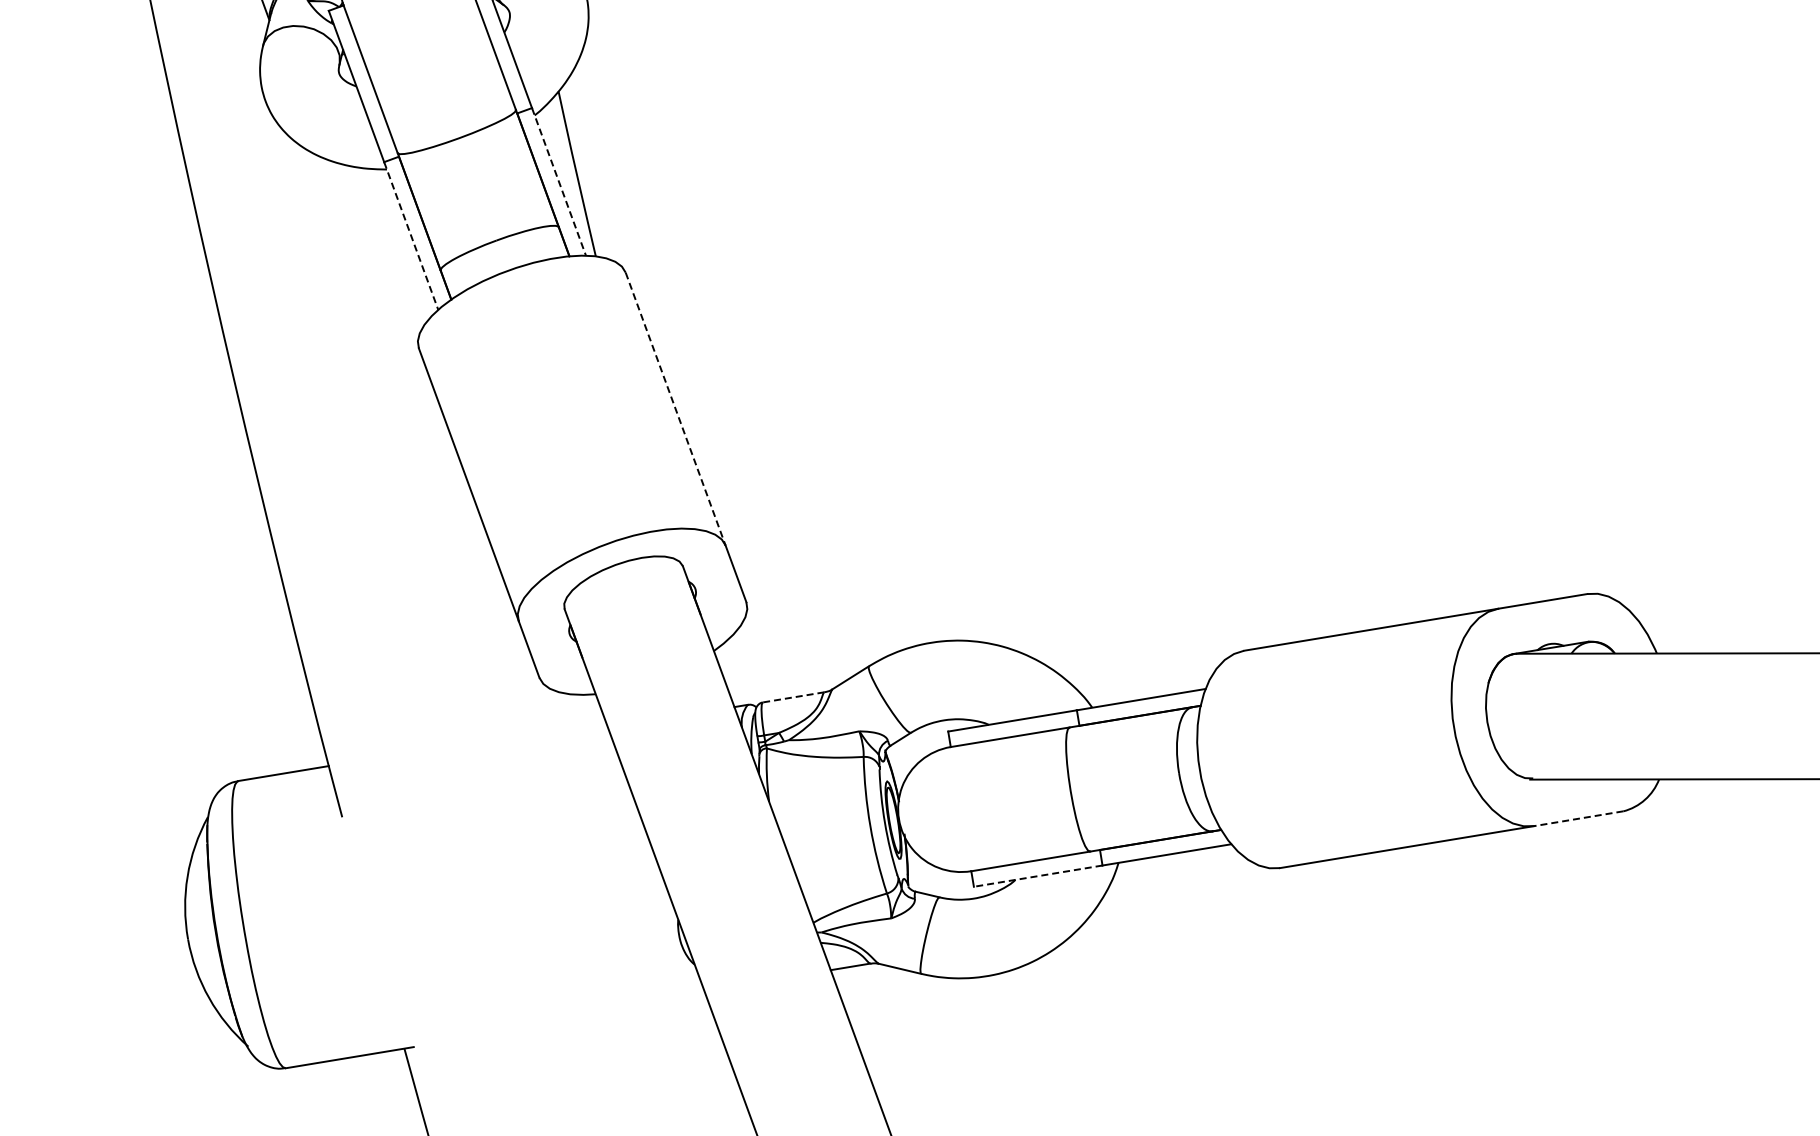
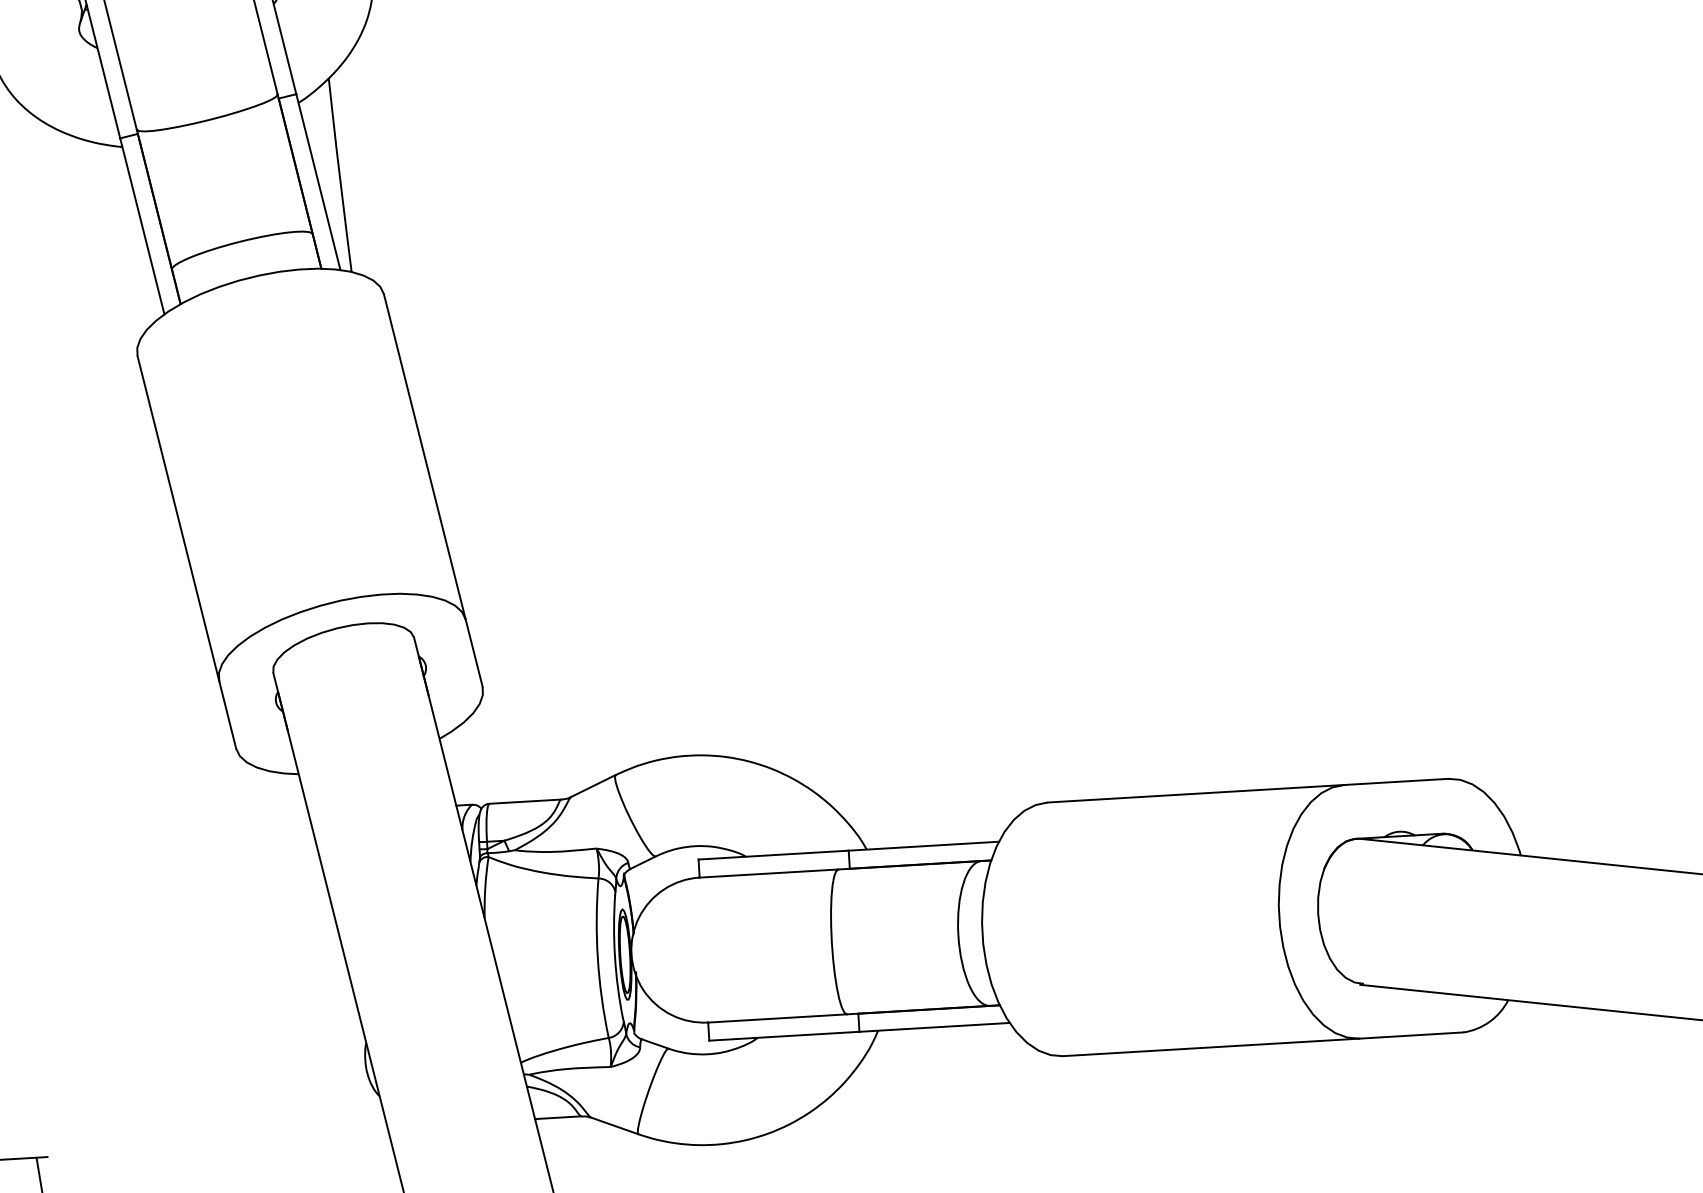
line: (559, 181) -> (318, 181), dashed -> solid
line: (411, 235) -> (142, 225), dashed -> solid
line: (675, 409) -> (424, 457), dashed -> solid
line: (793, 697) -> (525, 801), dashed -> solid
line: (1578, 818) -> (1411, 1035), dashed -> solid
line: (1037, 876) -> (783, 1036), dashed -> solid

